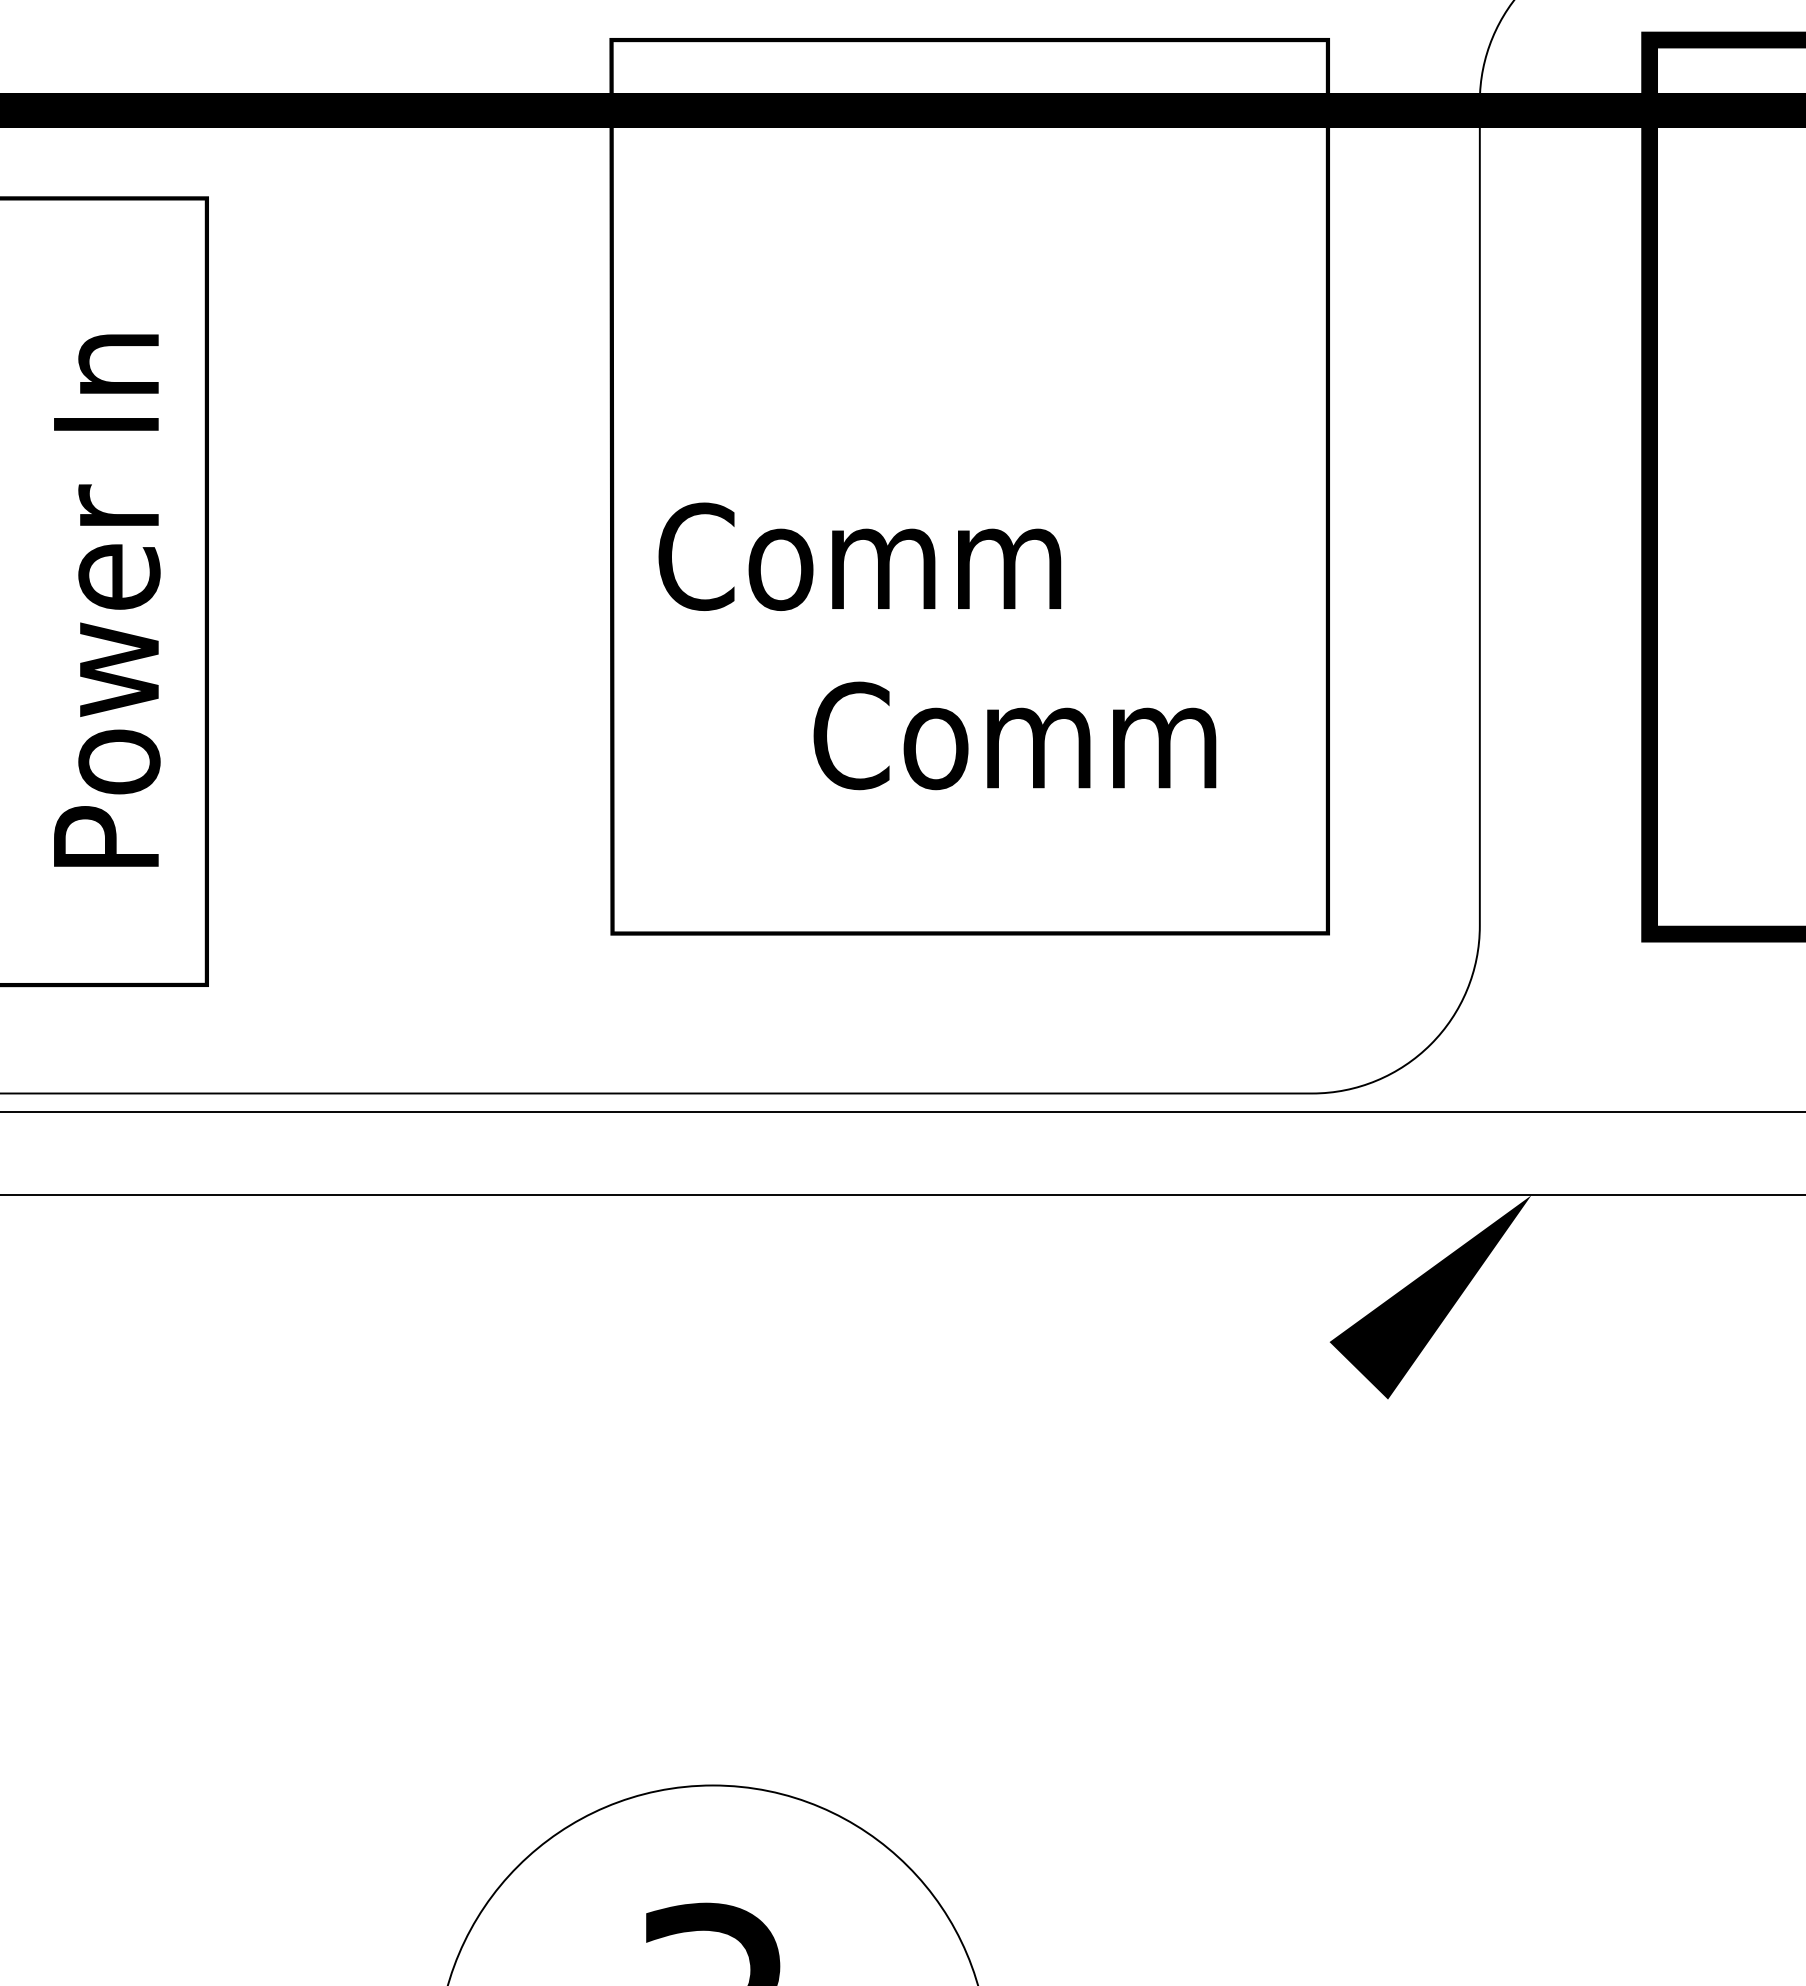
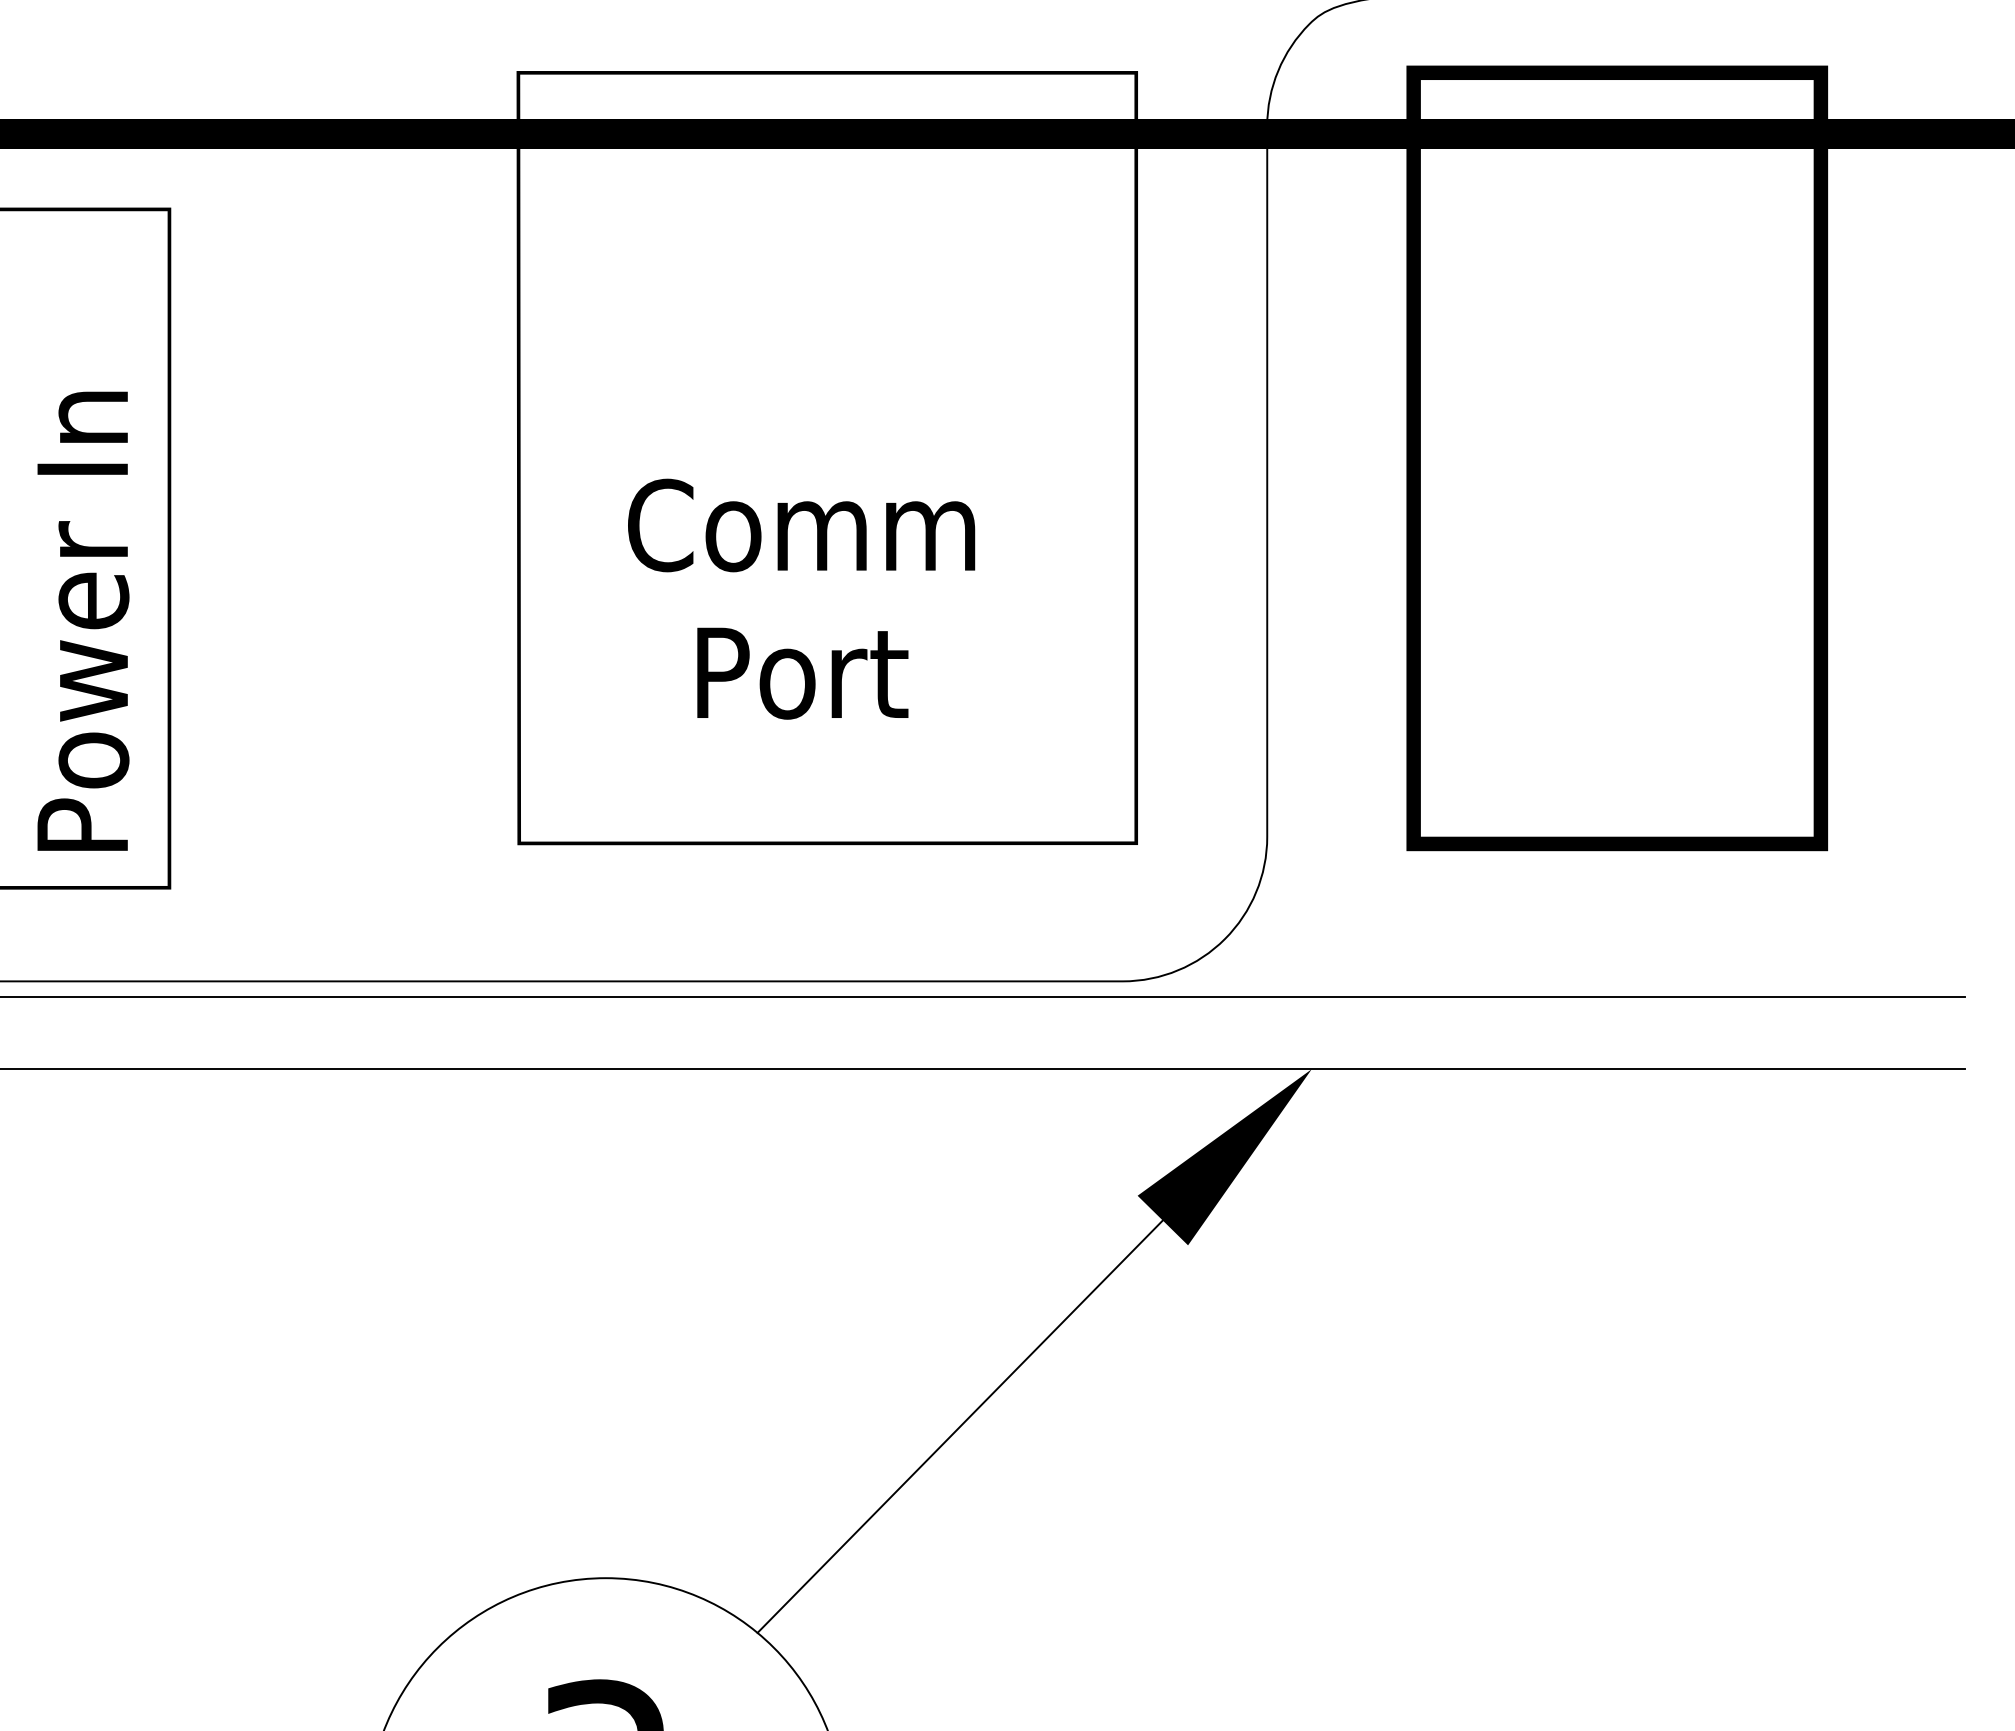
text: (859, 556) -> (801, 525), moved
text: (107, 599) -> (83, 620), moved
text: (1014, 735) -> (865, 672), Comm -> Port
line: (1123, 1609) -> (959, 1426), added

